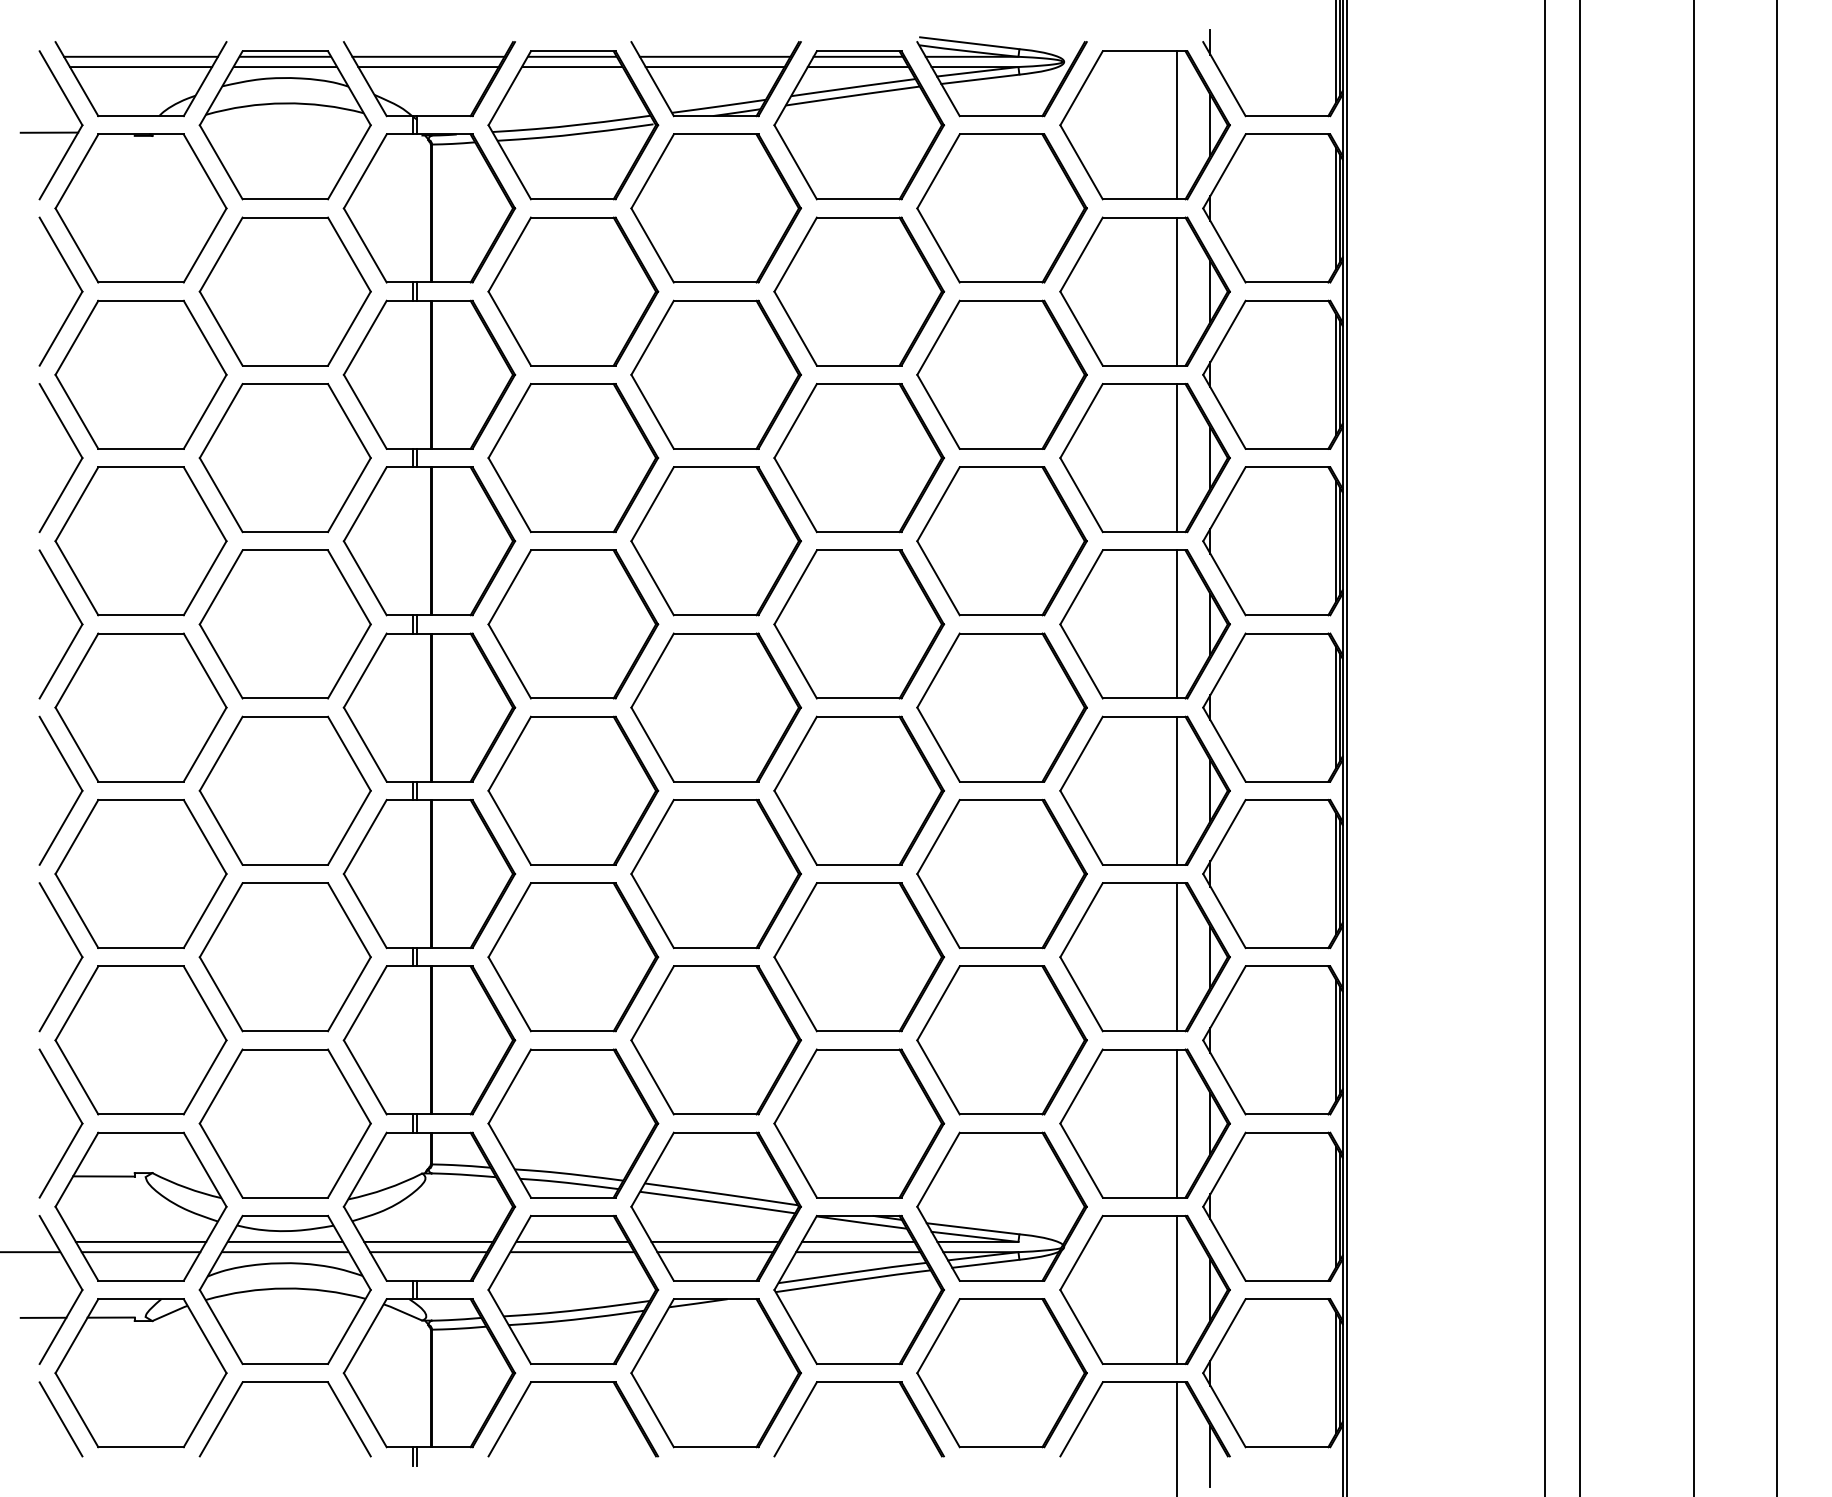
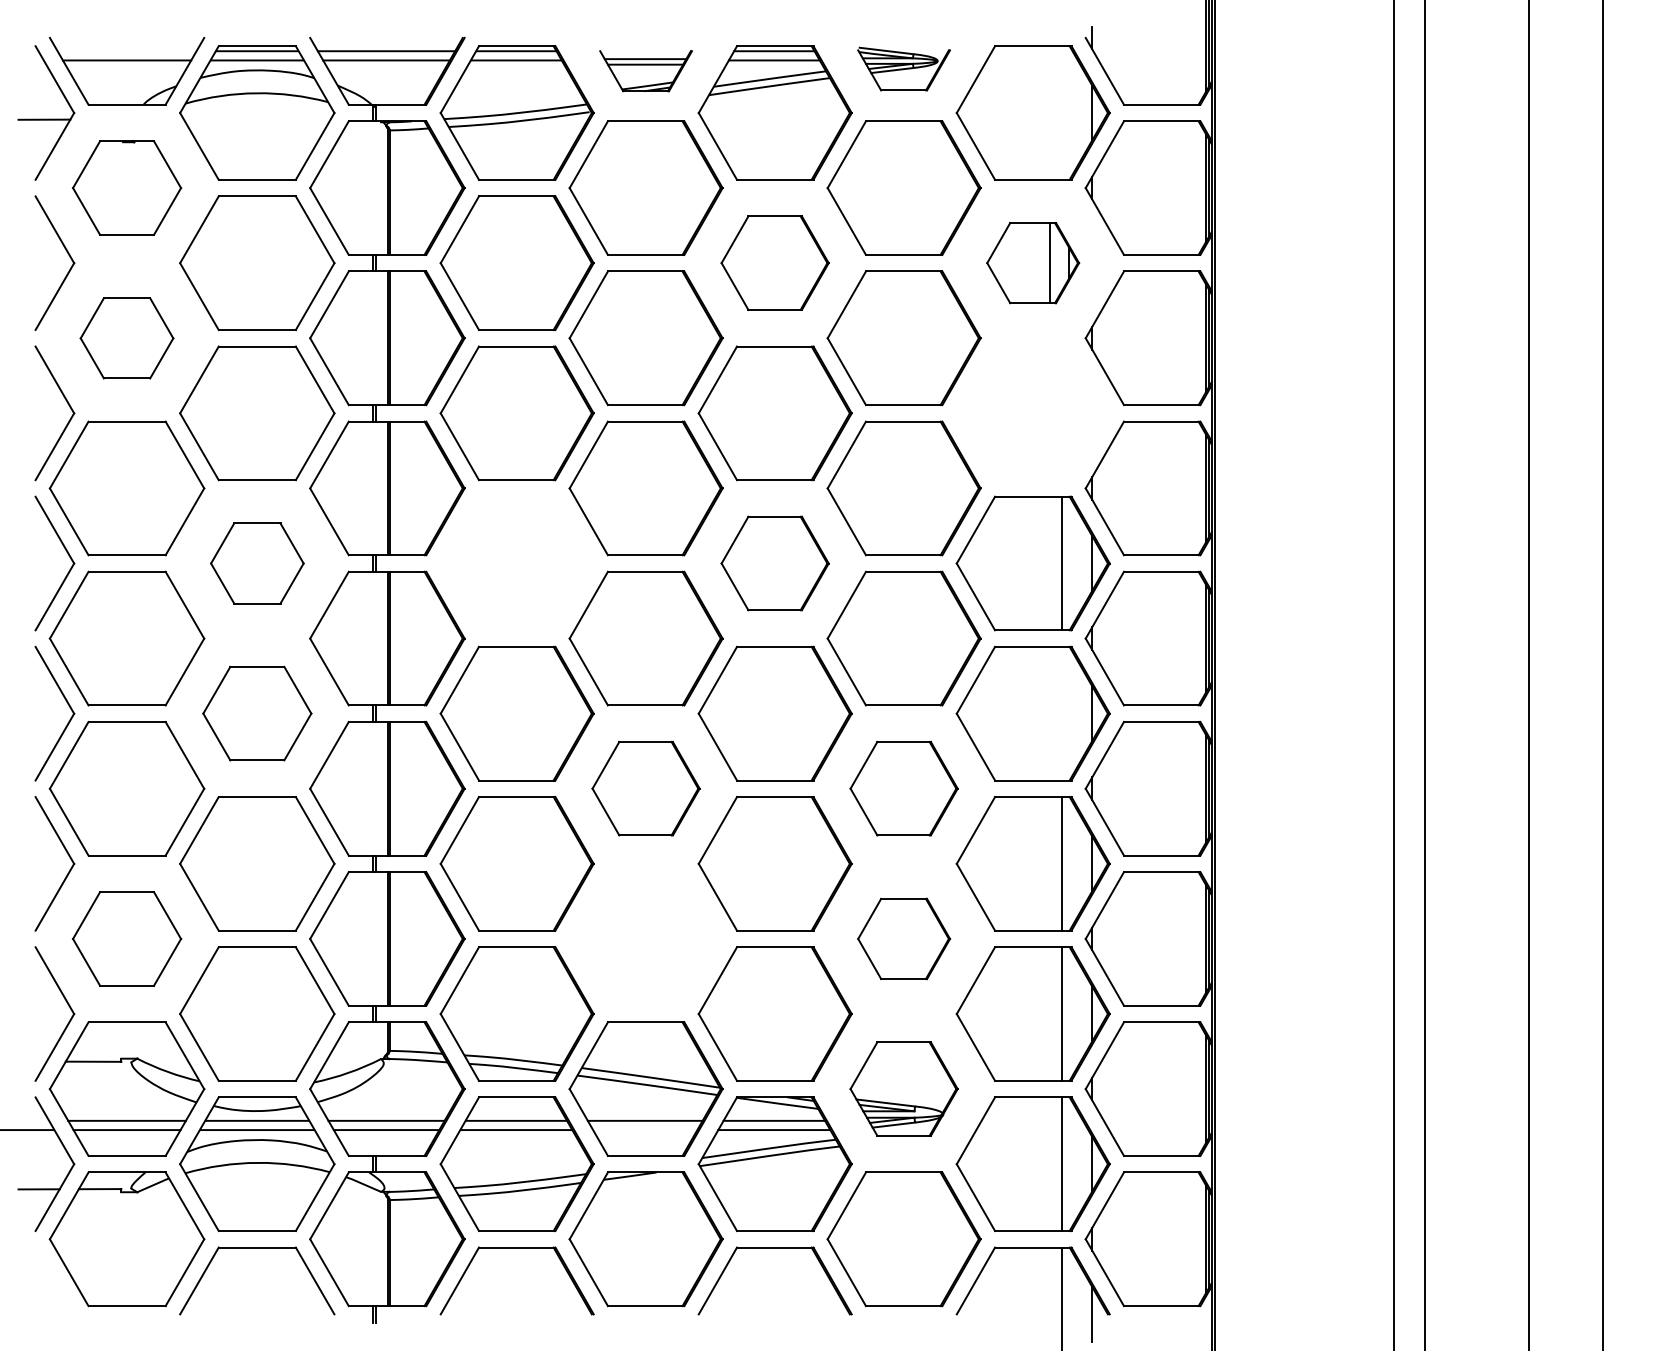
line: (140, 57) -> (126, 51), removed
part: (1001, 75) -> (903, 68), size x0.6
part: (715, 78) -> (645, 70), size x0.6
line: (1177, 124) -> (1062, 112), removed
part: (140, 207) -> (126, 187), size x0.7
part: (858, 290) -> (774, 262), size x0.7
part: (1144, 290) -> (1032, 262), size x0.6
part: (140, 375) -> (126, 338), size x0.6
part: (1144, 458) -> (1032, 413), removed
part: (285, 624) -> (257, 563), size x0.6
part: (572, 624) -> (516, 563), removed
part: (858, 624) -> (774, 563), size x0.7
part: (285, 790) -> (257, 713), size x0.7
line: (1177, 790) -> (1062, 713), removed
part: (715, 873) -> (645, 788), size x0.7
part: (1001, 873) -> (903, 788), size x0.7
part: (140, 1039) -> (126, 938), size x0.7
part: (715, 1039) -> (645, 938), removed
part: (1001, 1039) -> (903, 938), size x0.6
part: (1001, 1206) -> (903, 1088), size x0.7
line: (715, 1252) -> (645, 1130), removed
line: (60, 1418) -> (54, 1280), removed

